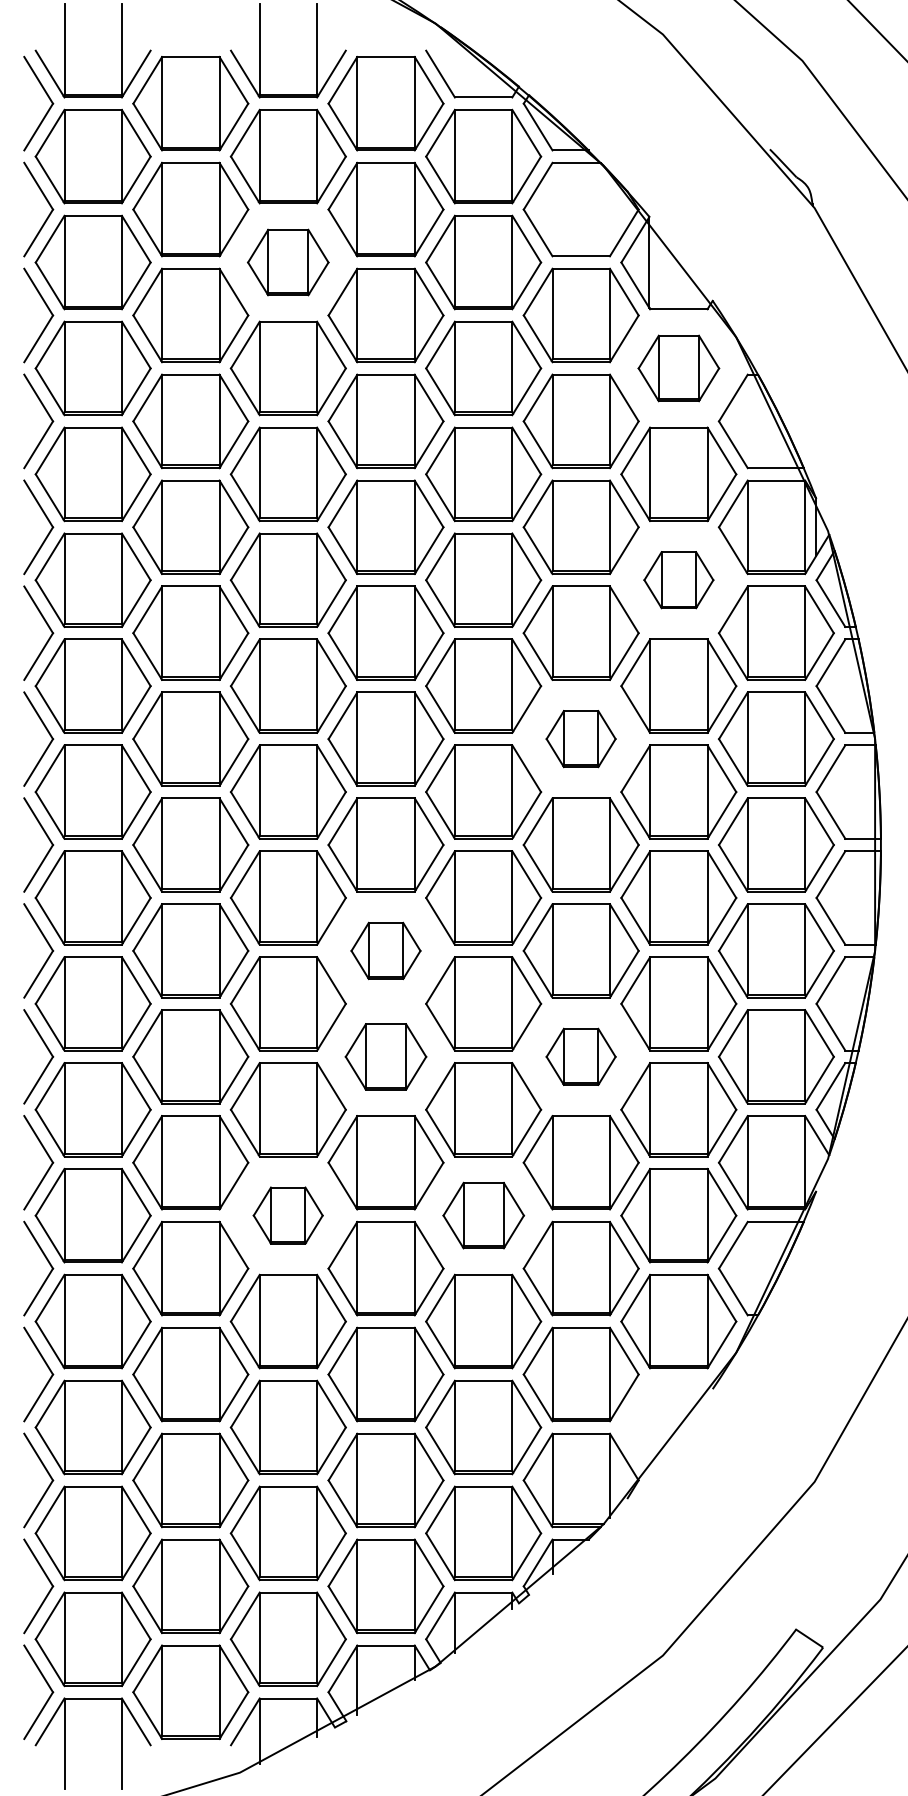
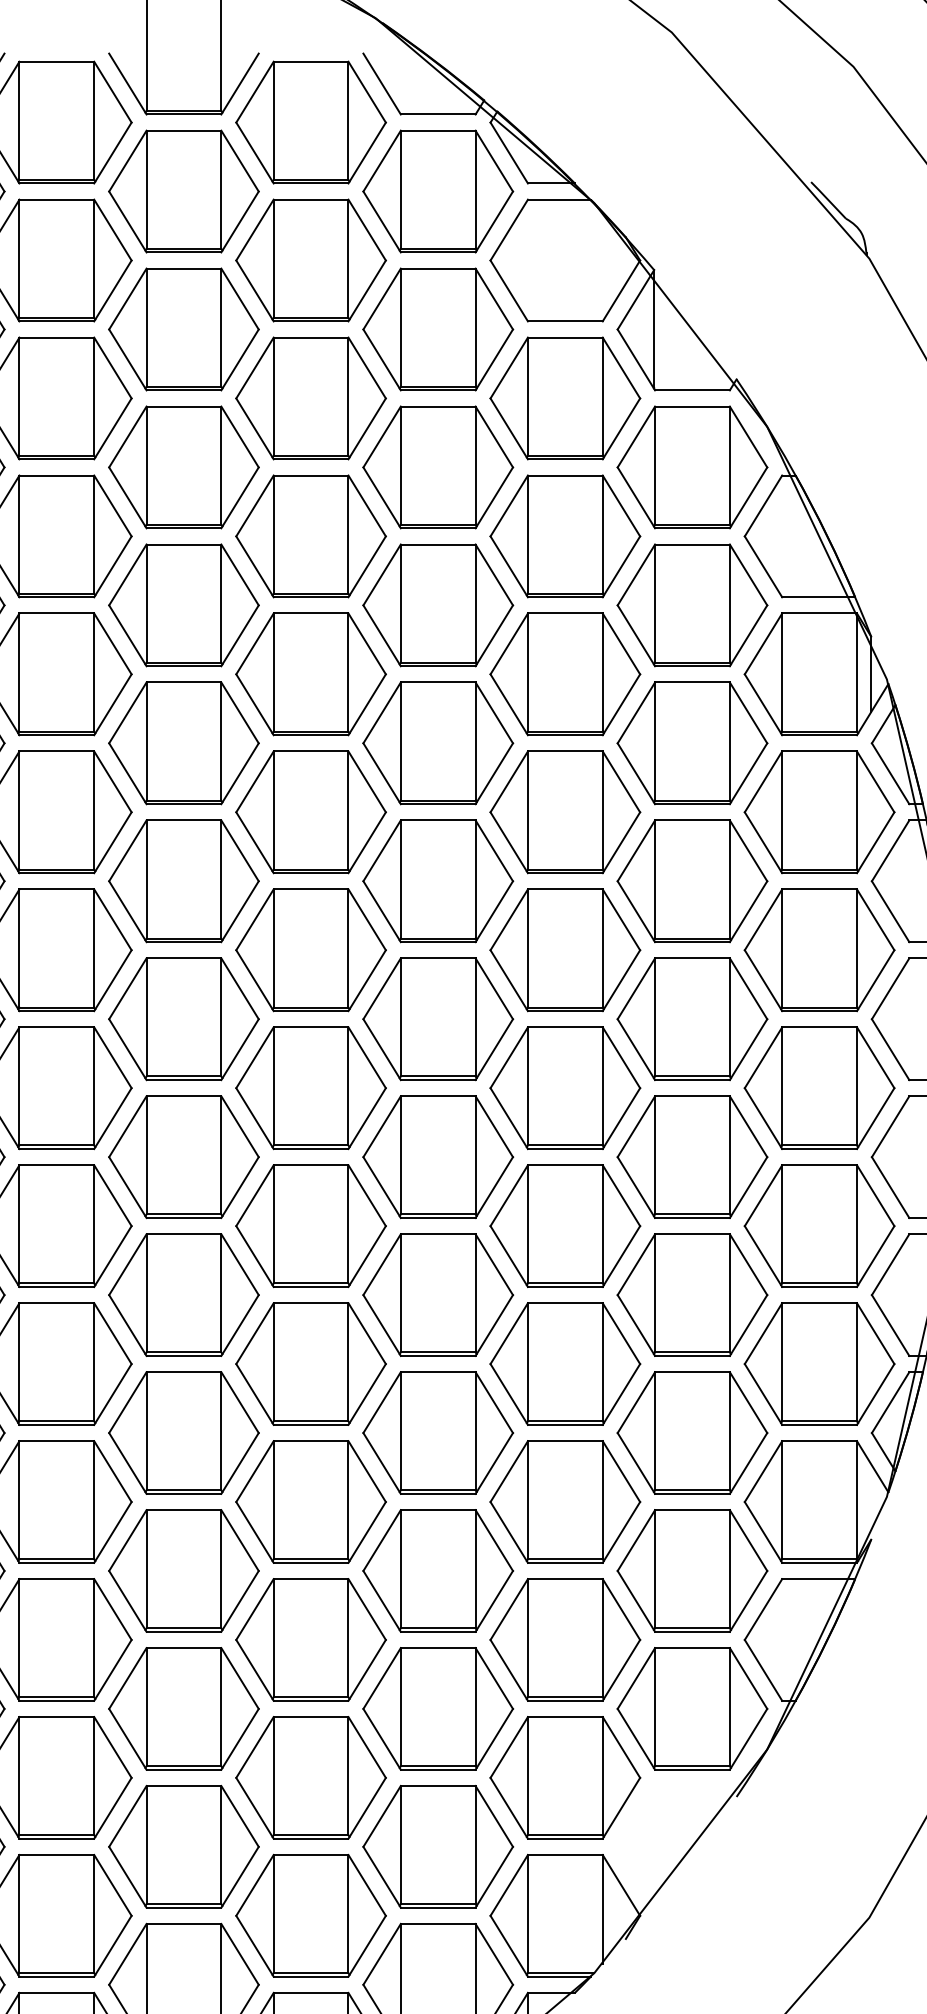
part: (287, 262) -> (182, 329), size x1.43
part: (678, 368) -> (692, 467), size x1.43
part: (678, 579) -> (692, 742), size x1.67
part: (580, 738) -> (564, 949), size x1.67
part: (385, 950) -> (310, 1225), size x1.67
part: (385, 1056) -> (310, 1363), size x1.43
part: (580, 1056) -> (564, 1363), size x1.67
part: (287, 1215) -> (182, 1570), size x1.67
part: (483, 1215) -> (438, 1570), size x1.43

